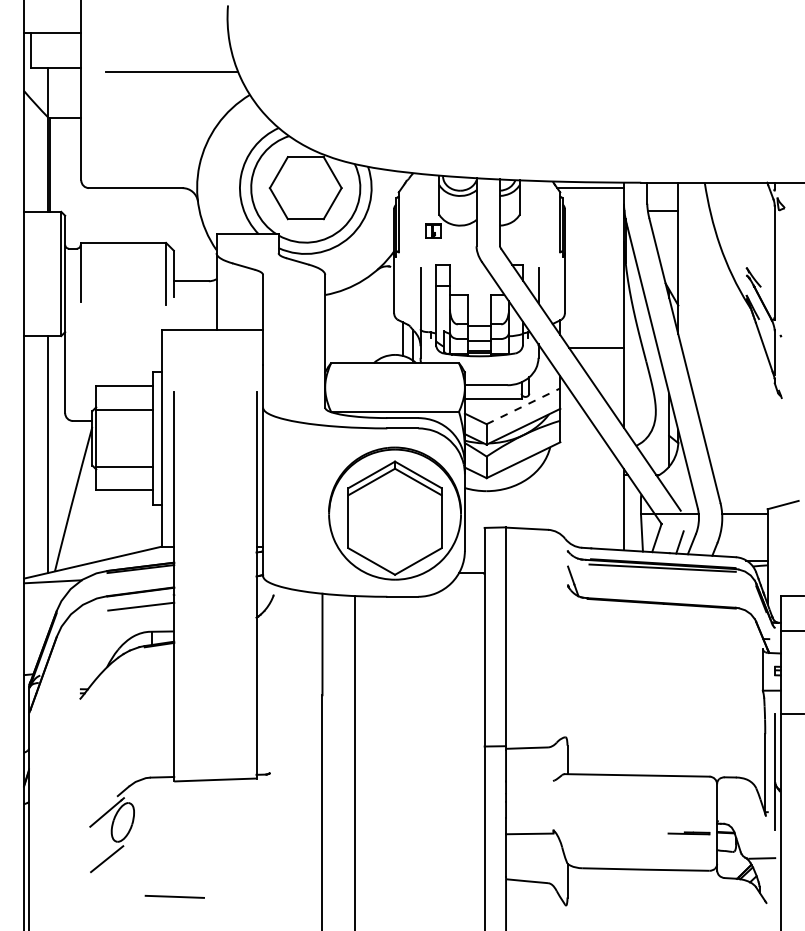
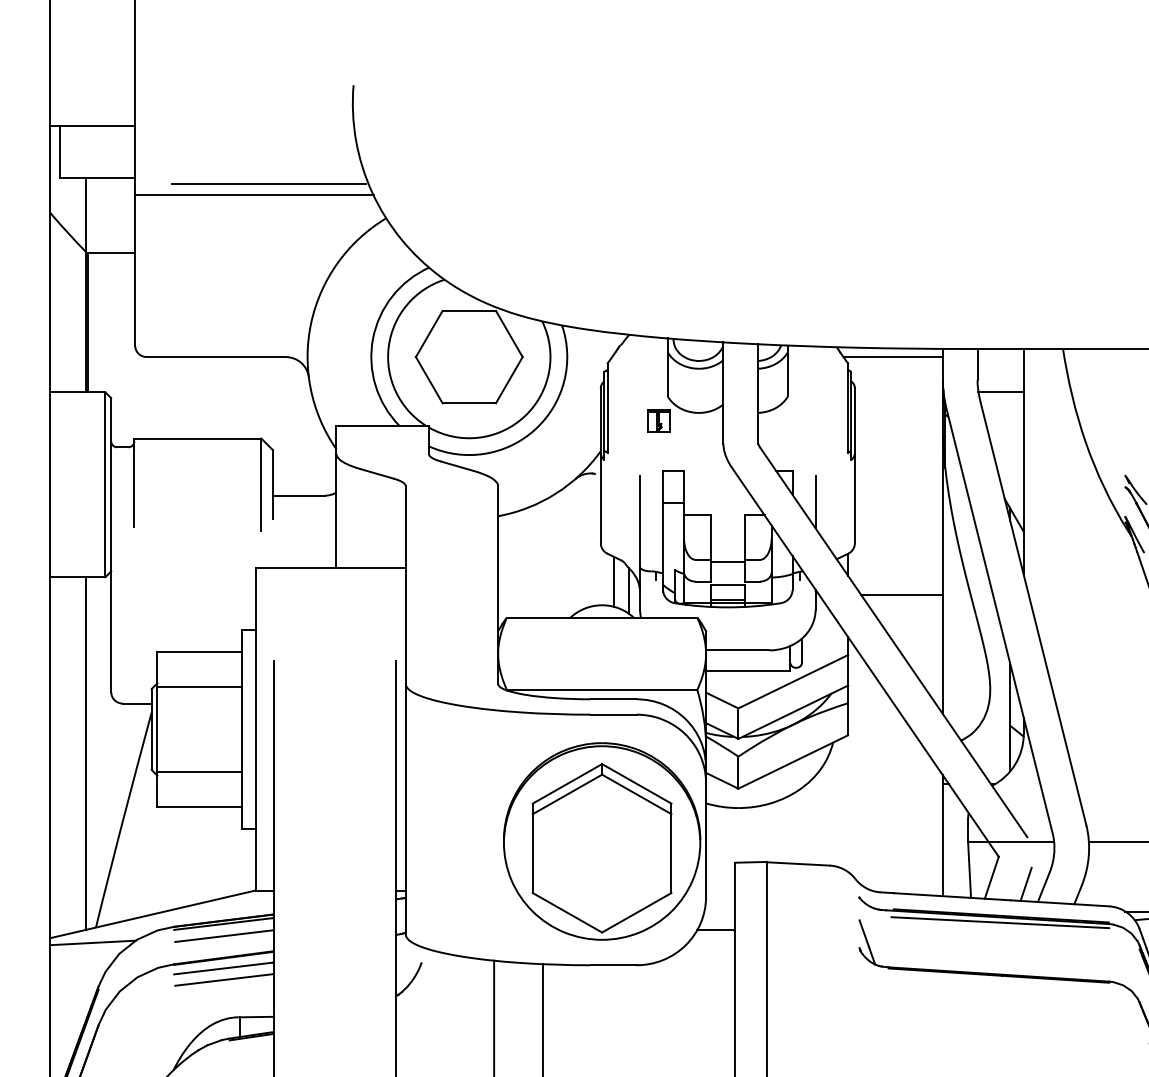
line: (161, 79) -> (254, 195), added
line: (523, 406) -> (793, 682), dashed -> solid
line: (141, 577) -> (224, 936), added
line: (140, 598) -> (223, 967), added

